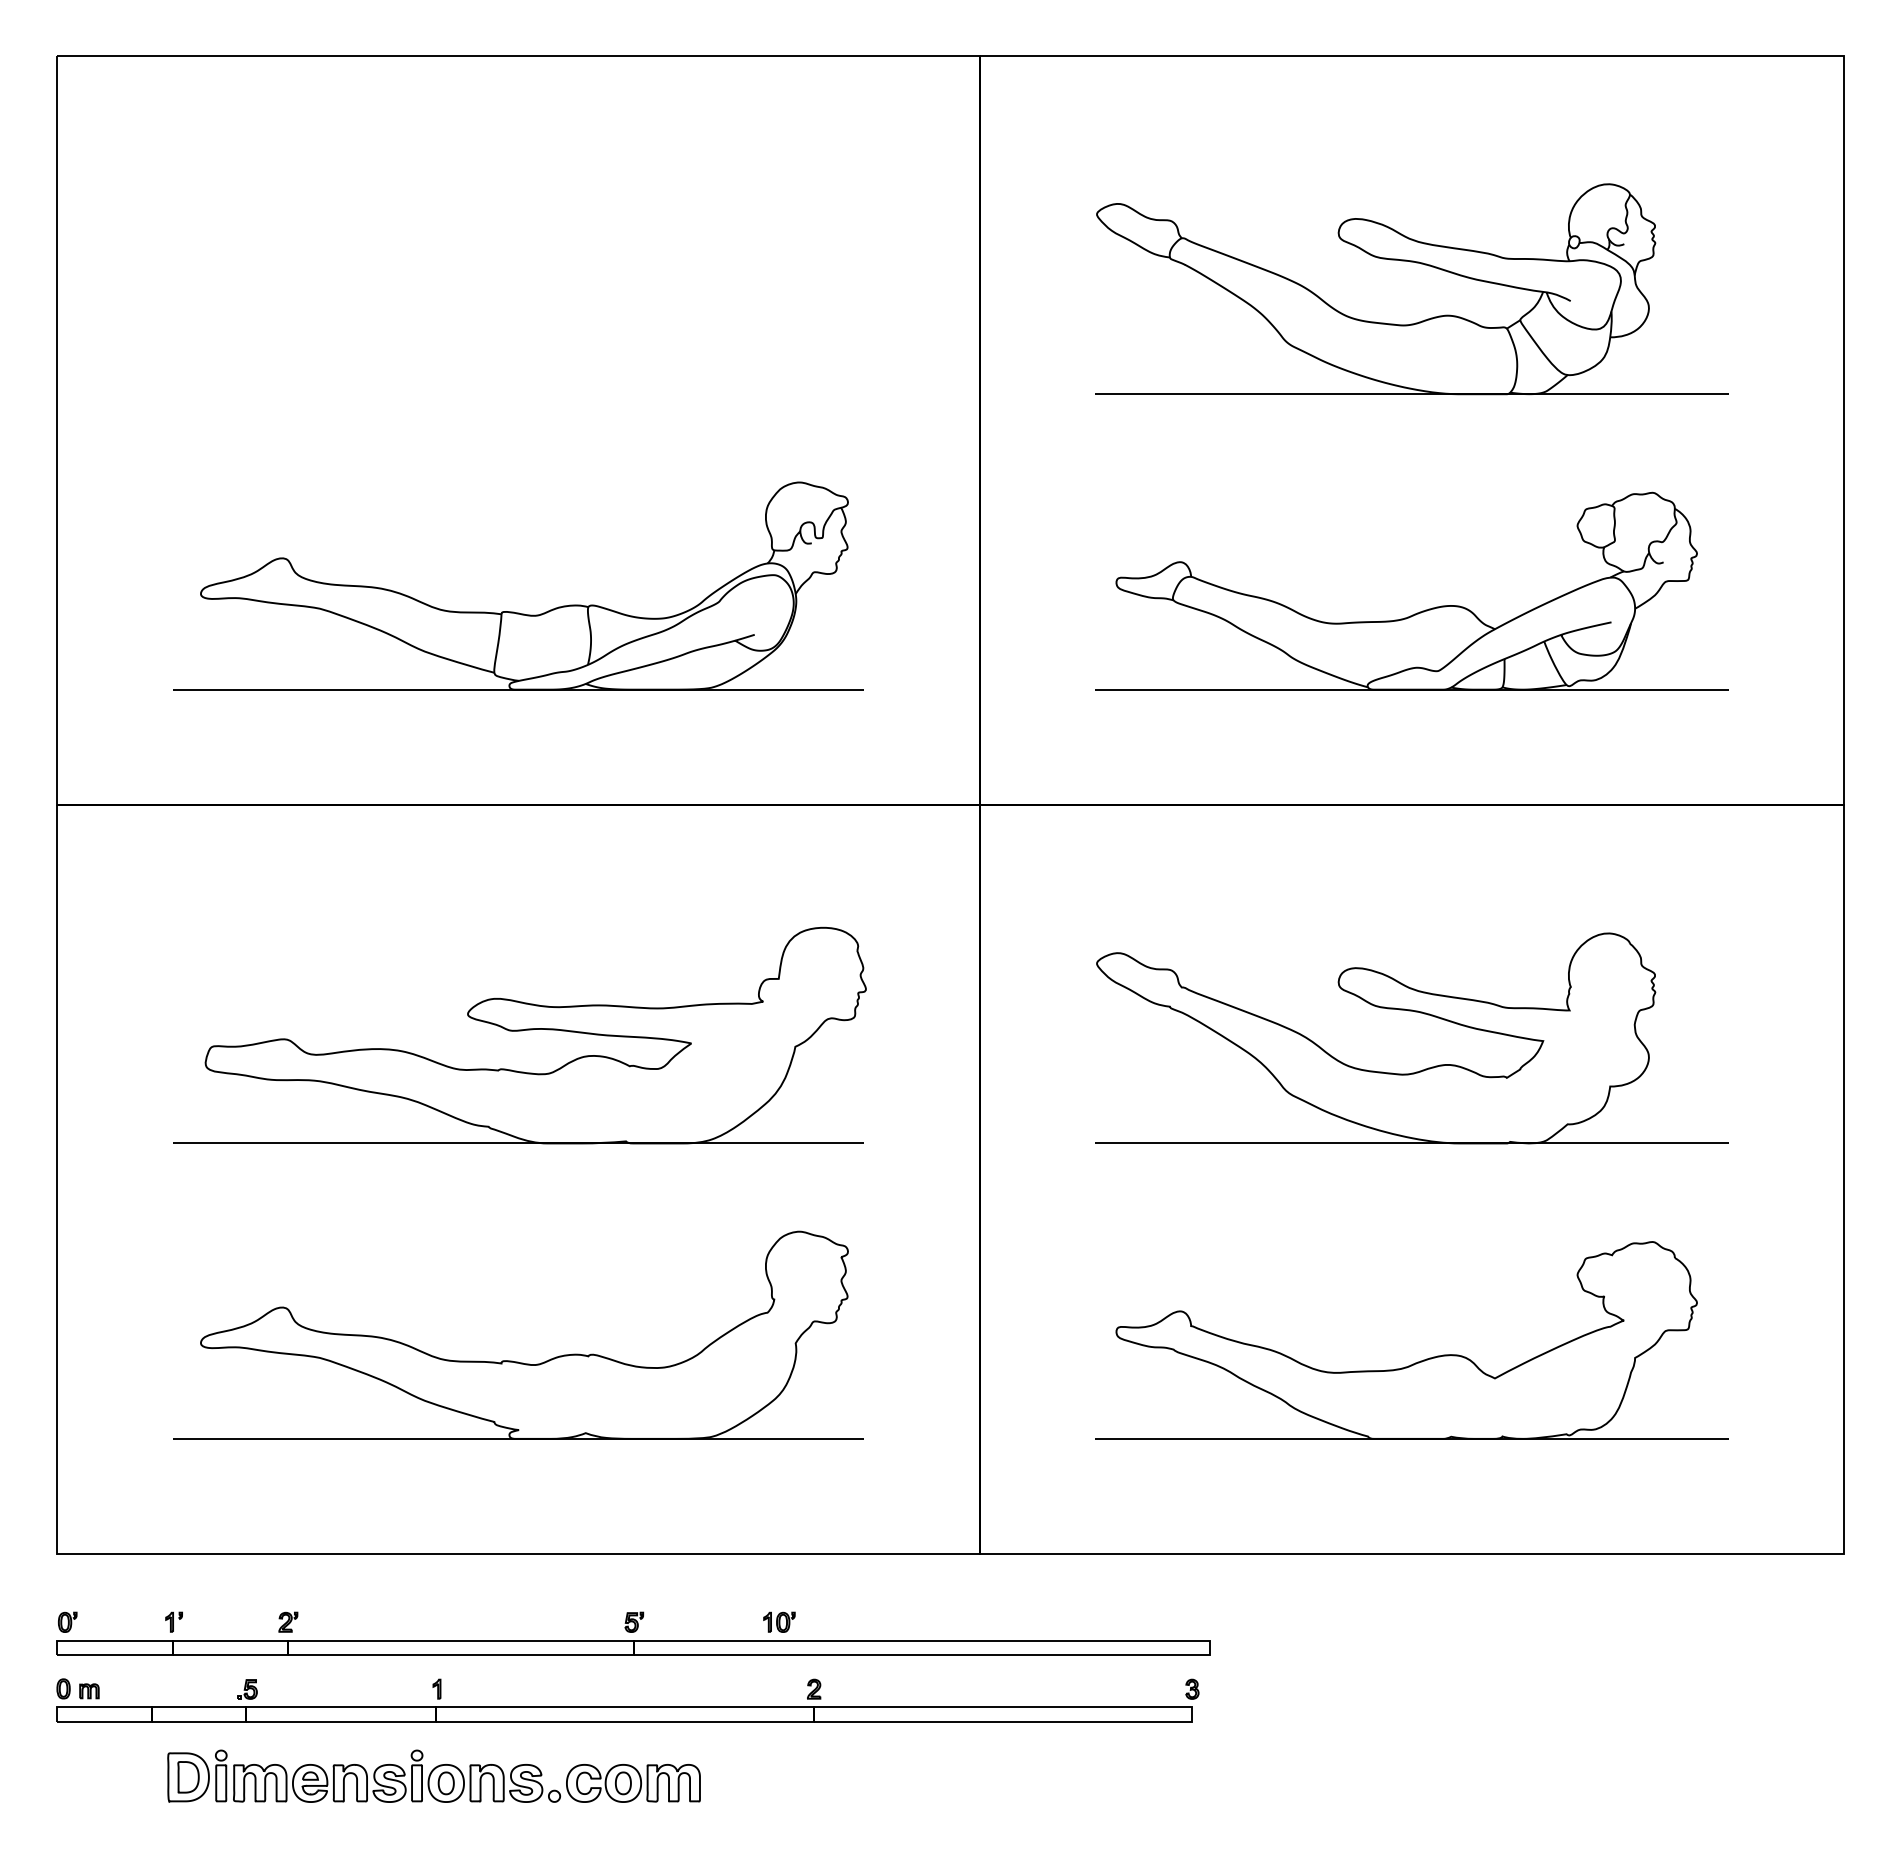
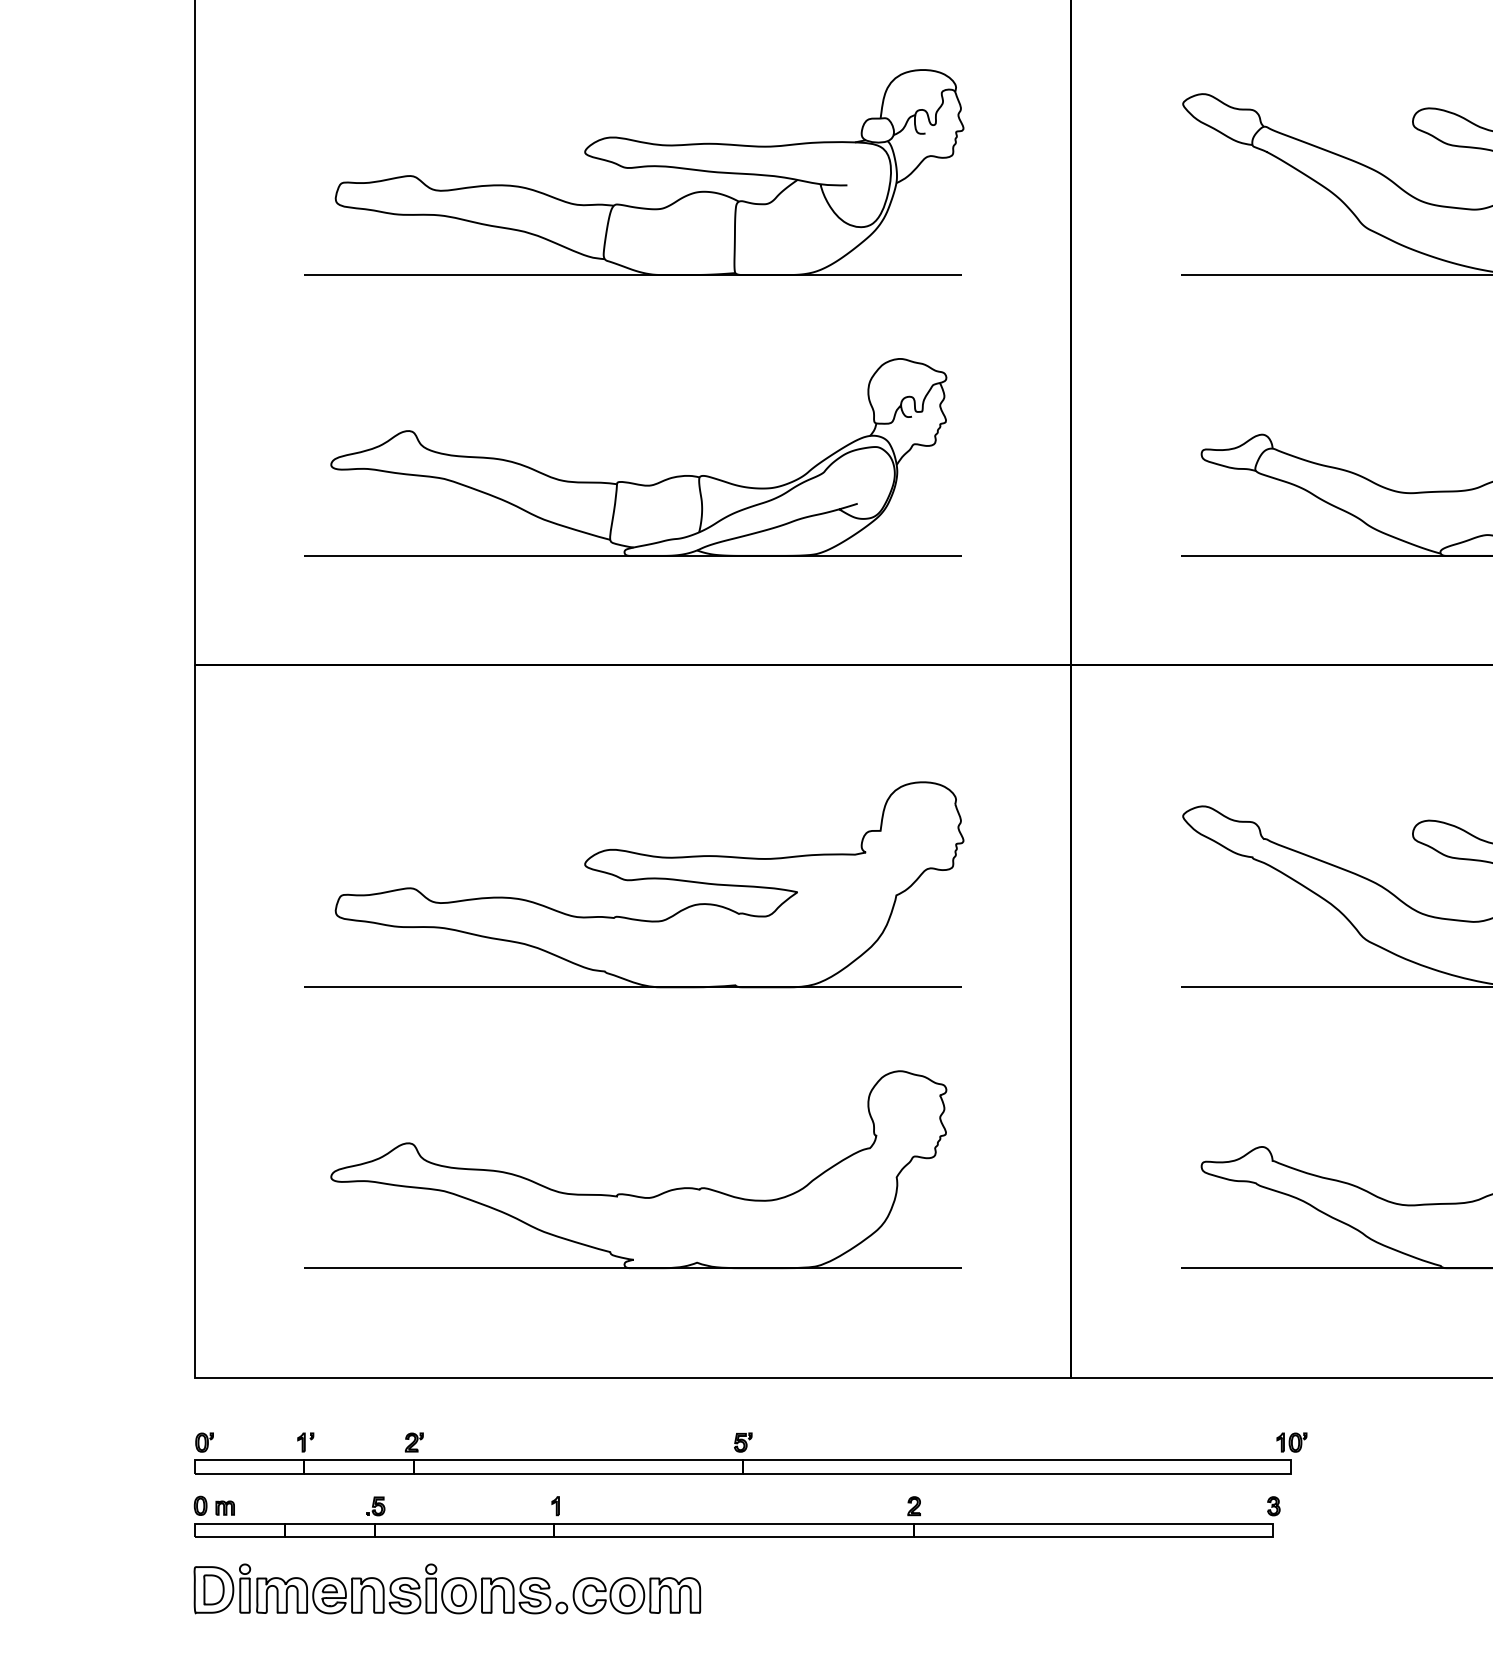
part: (519, 286) -> (634, 172), added
part: (779, 1621) -> (1291, 1441), moved
part: (433, 1775) -> (446, 1588), moved

